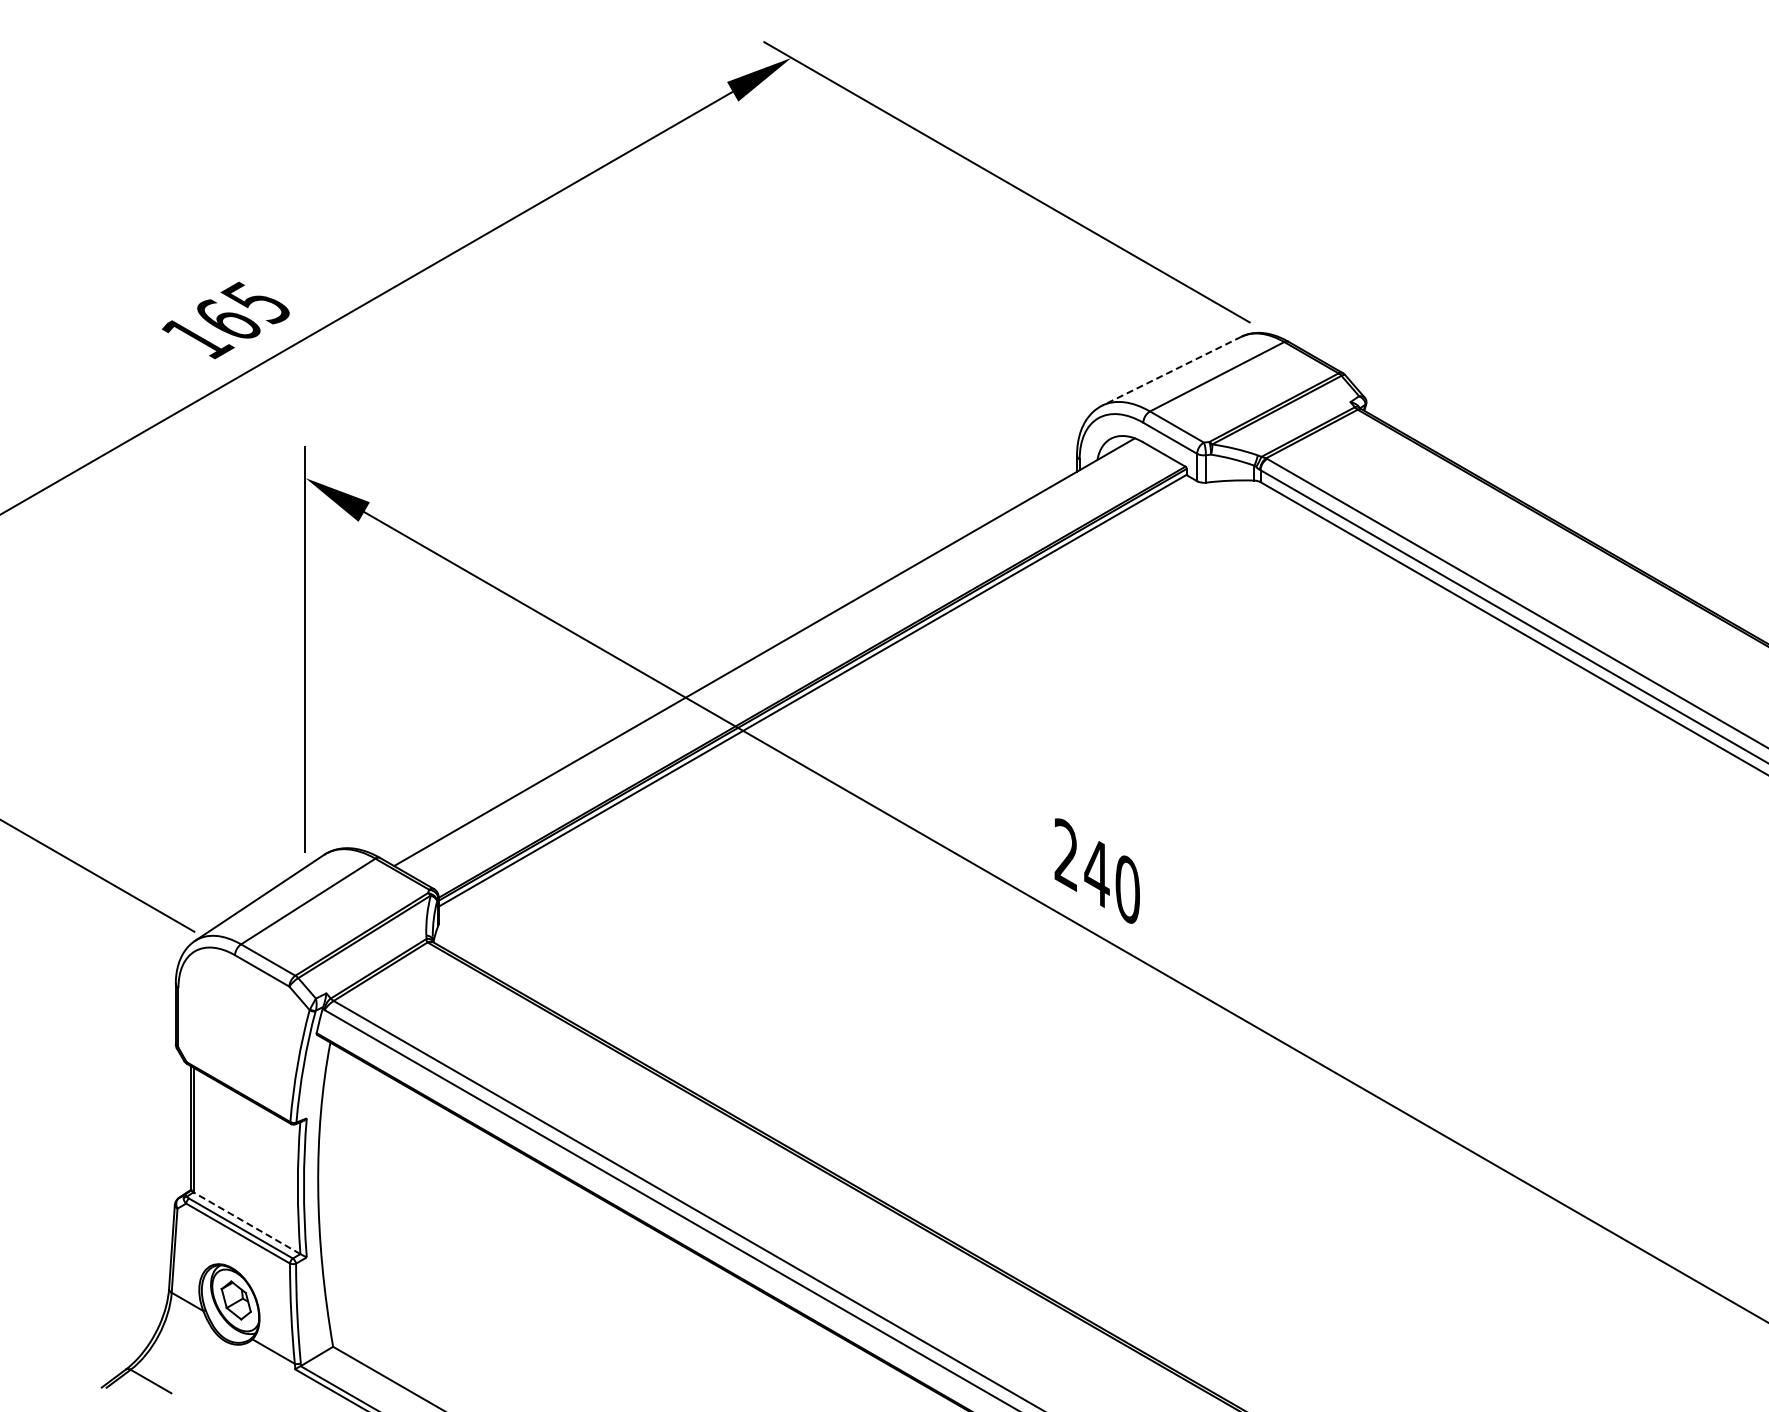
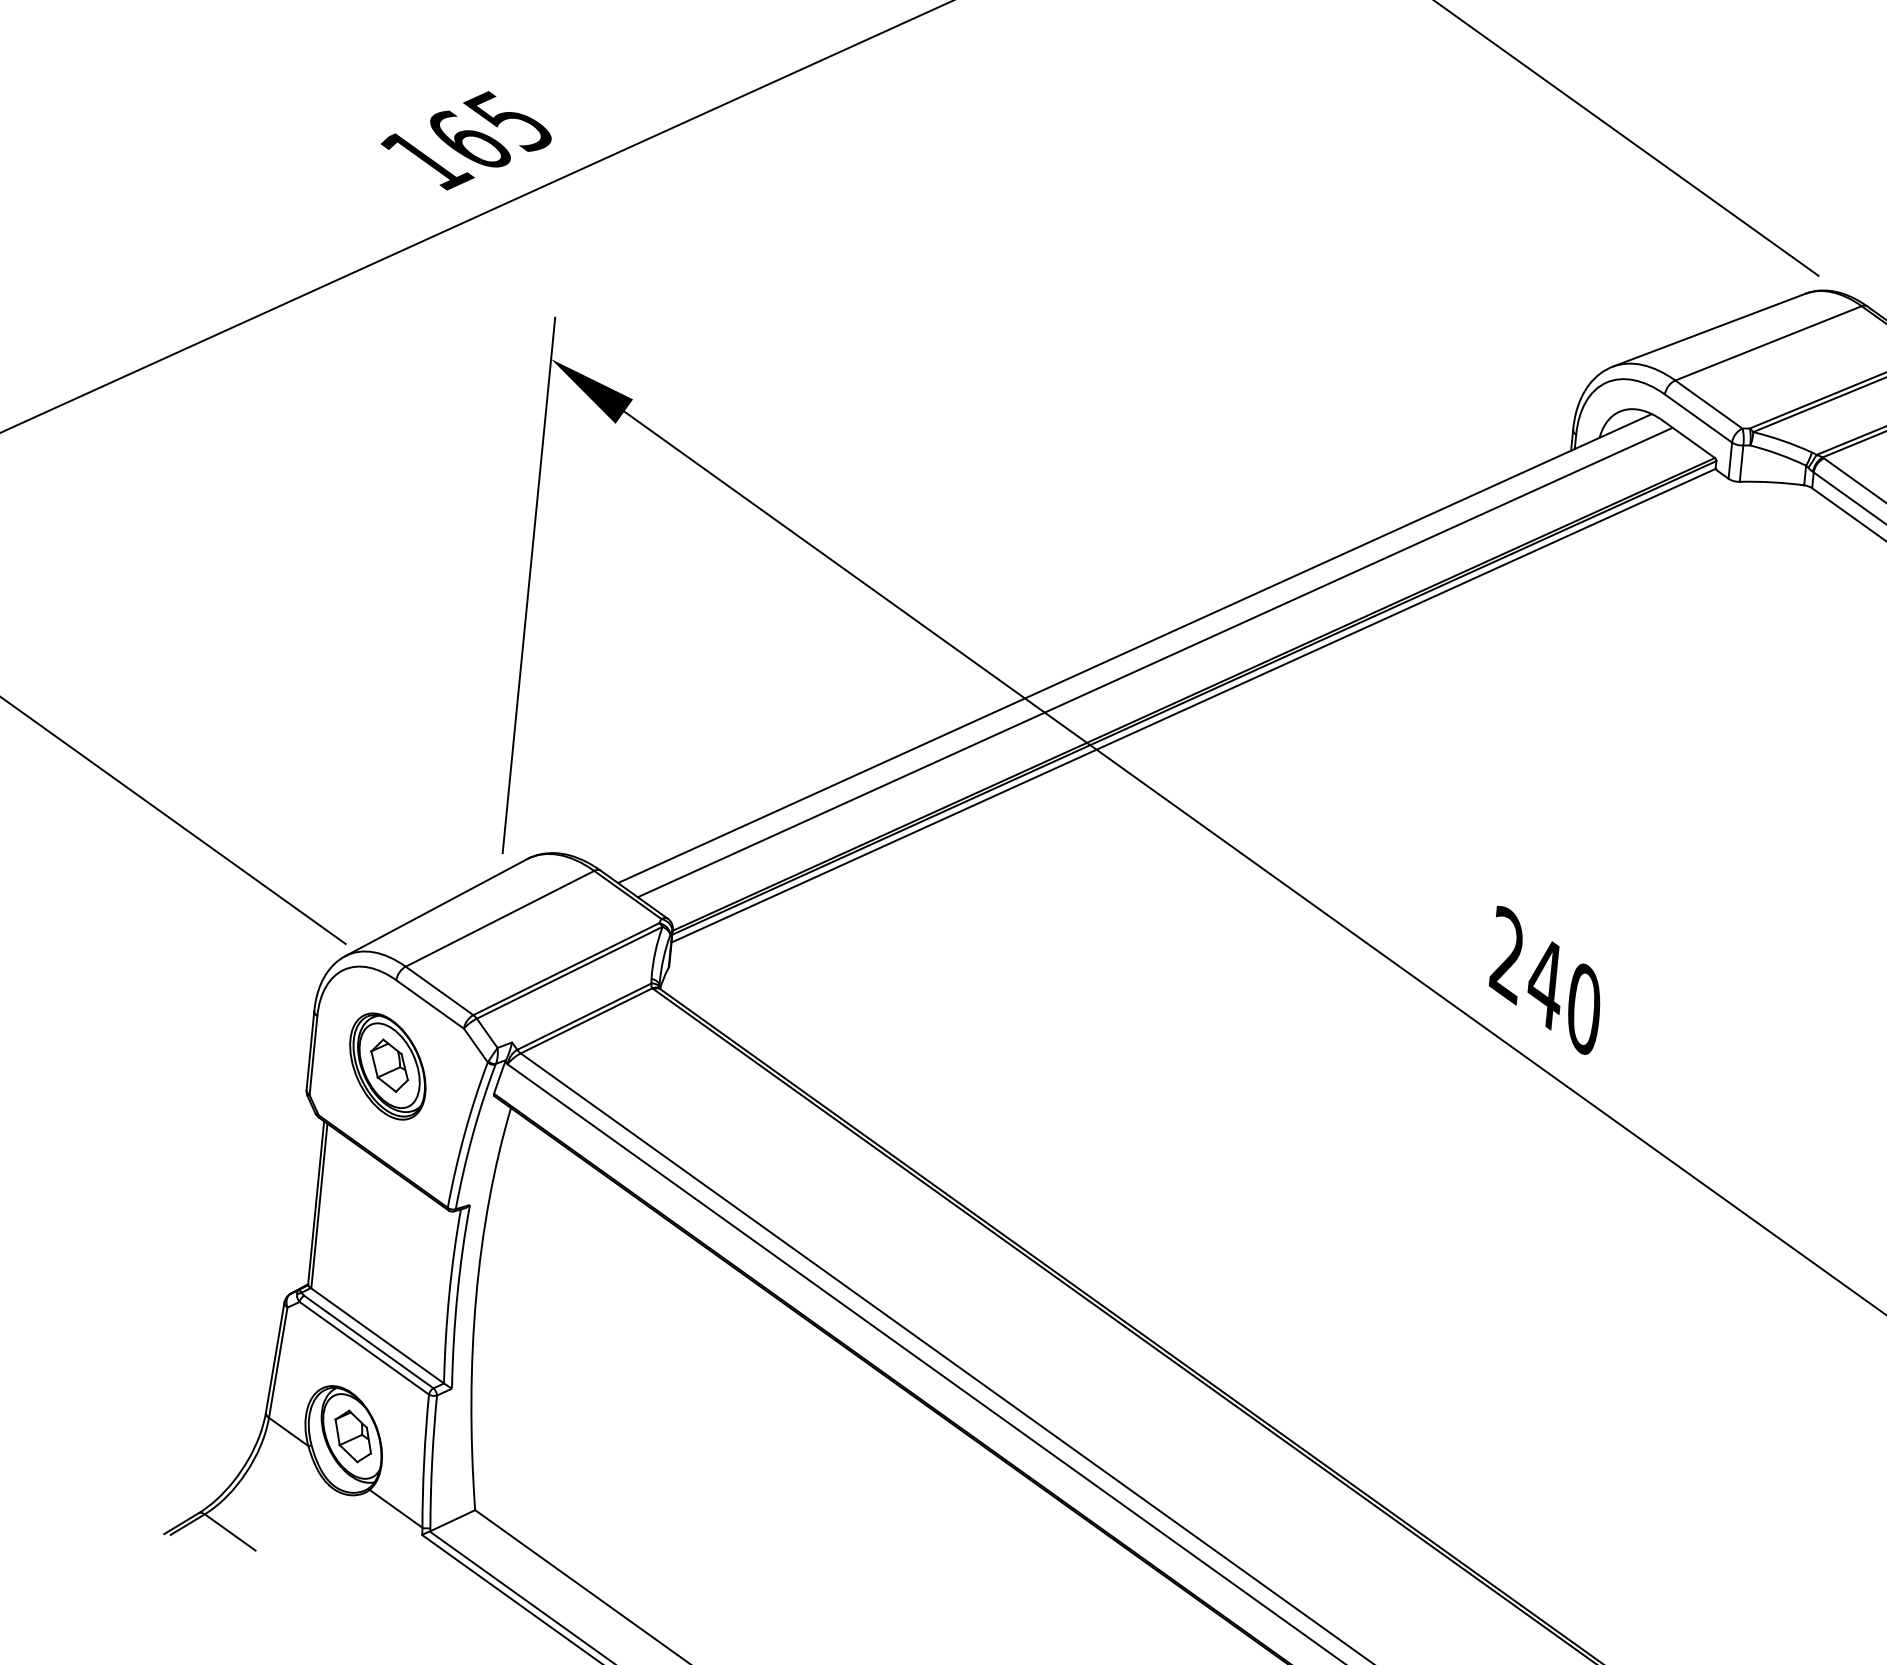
line: (1171, 371) -> (1708, 330), dashed -> solid
line: (780, 661) -> (1154, 662), added
part: (234, 1020) -> (387, 1066), added
line: (246, 1223) -> (376, 1336), dashed -> solid

